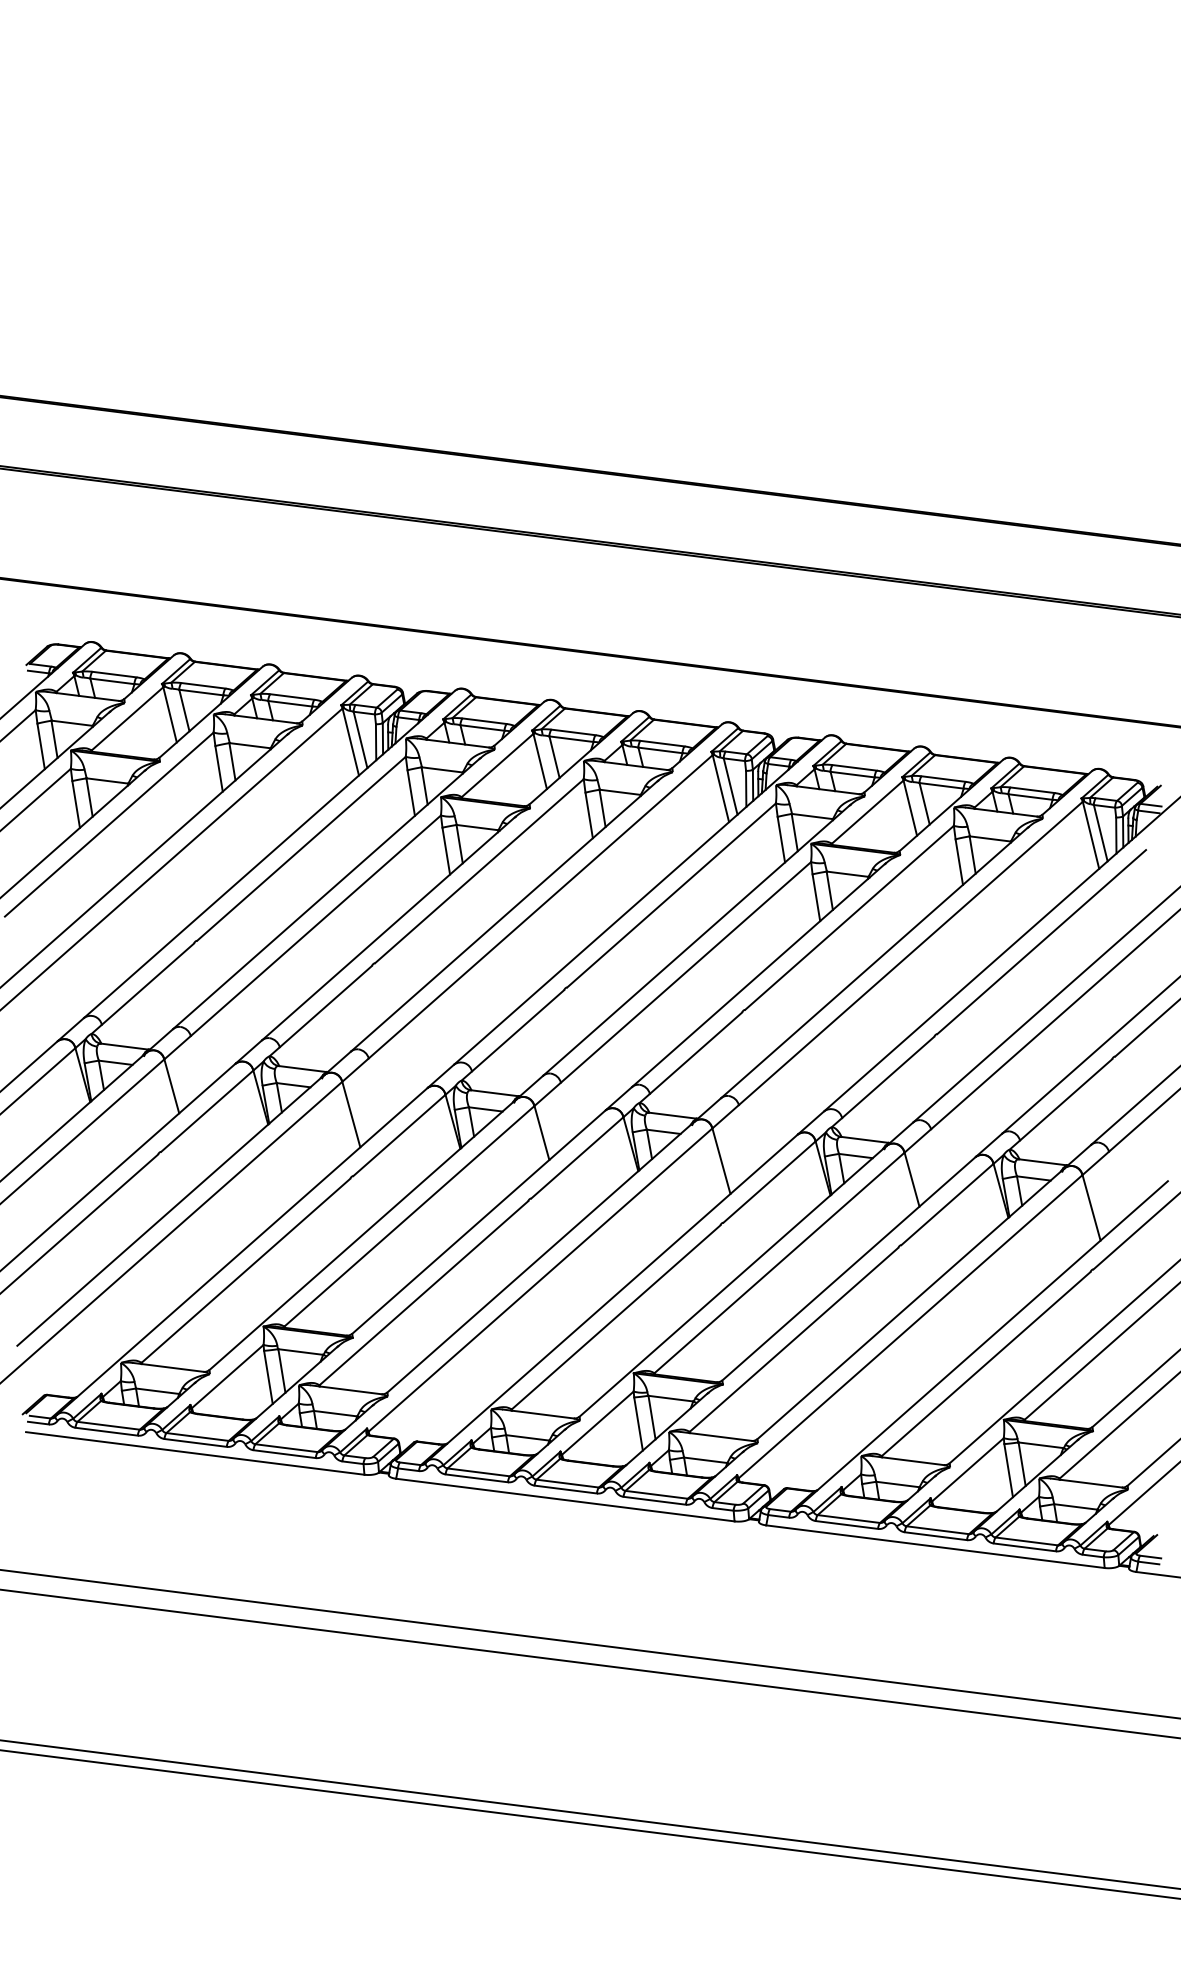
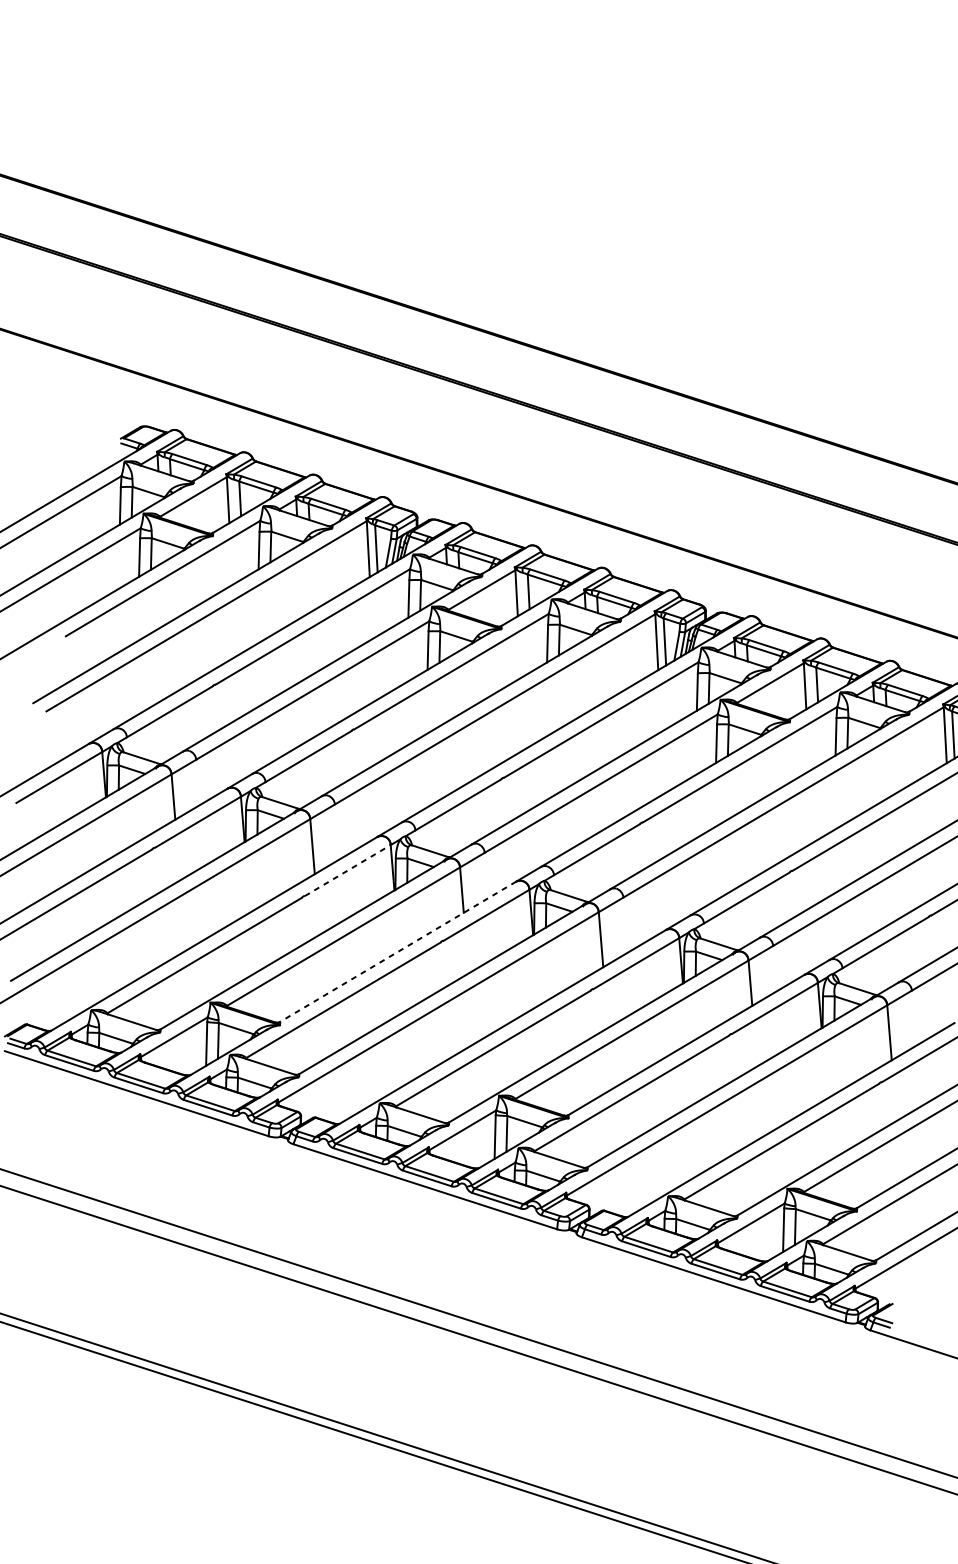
line: (399, 1135) -> (347, 870), solid -> dashed
line: (478, 1222) -> (397, 952), solid -> dashed

